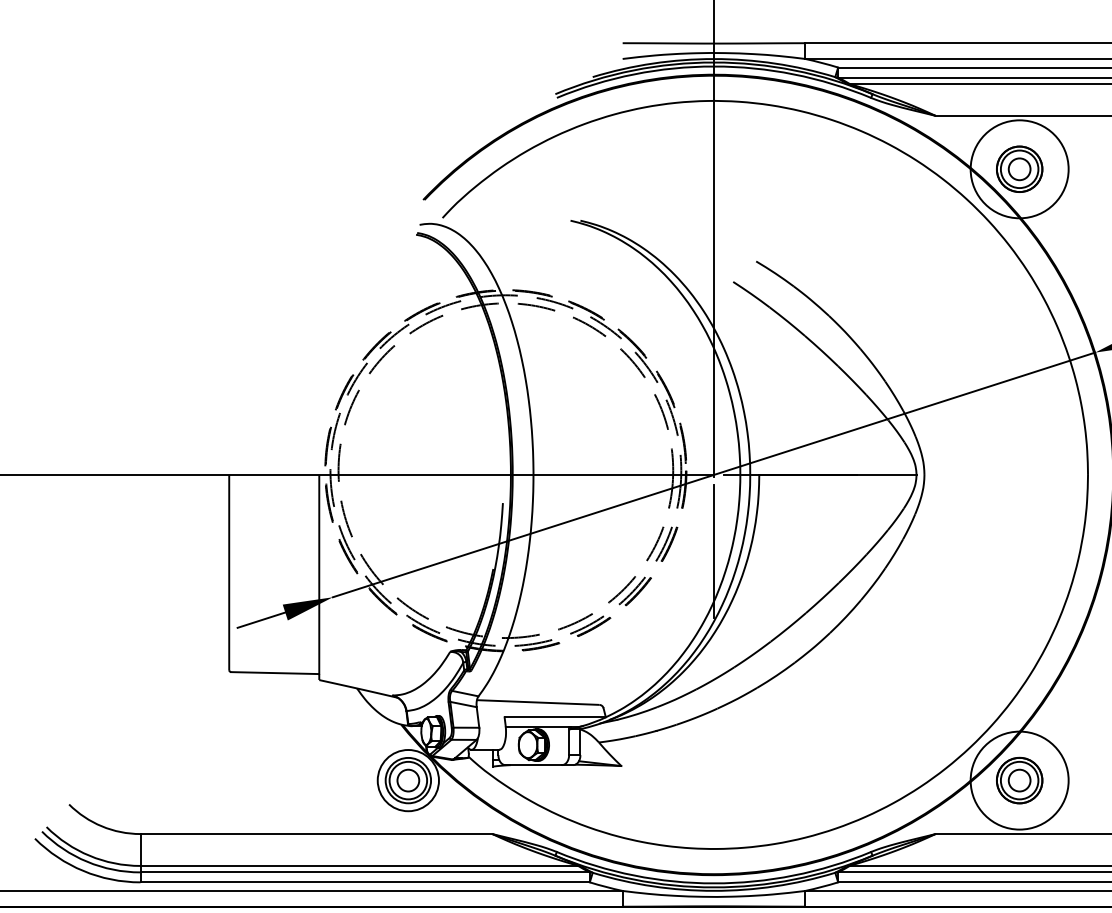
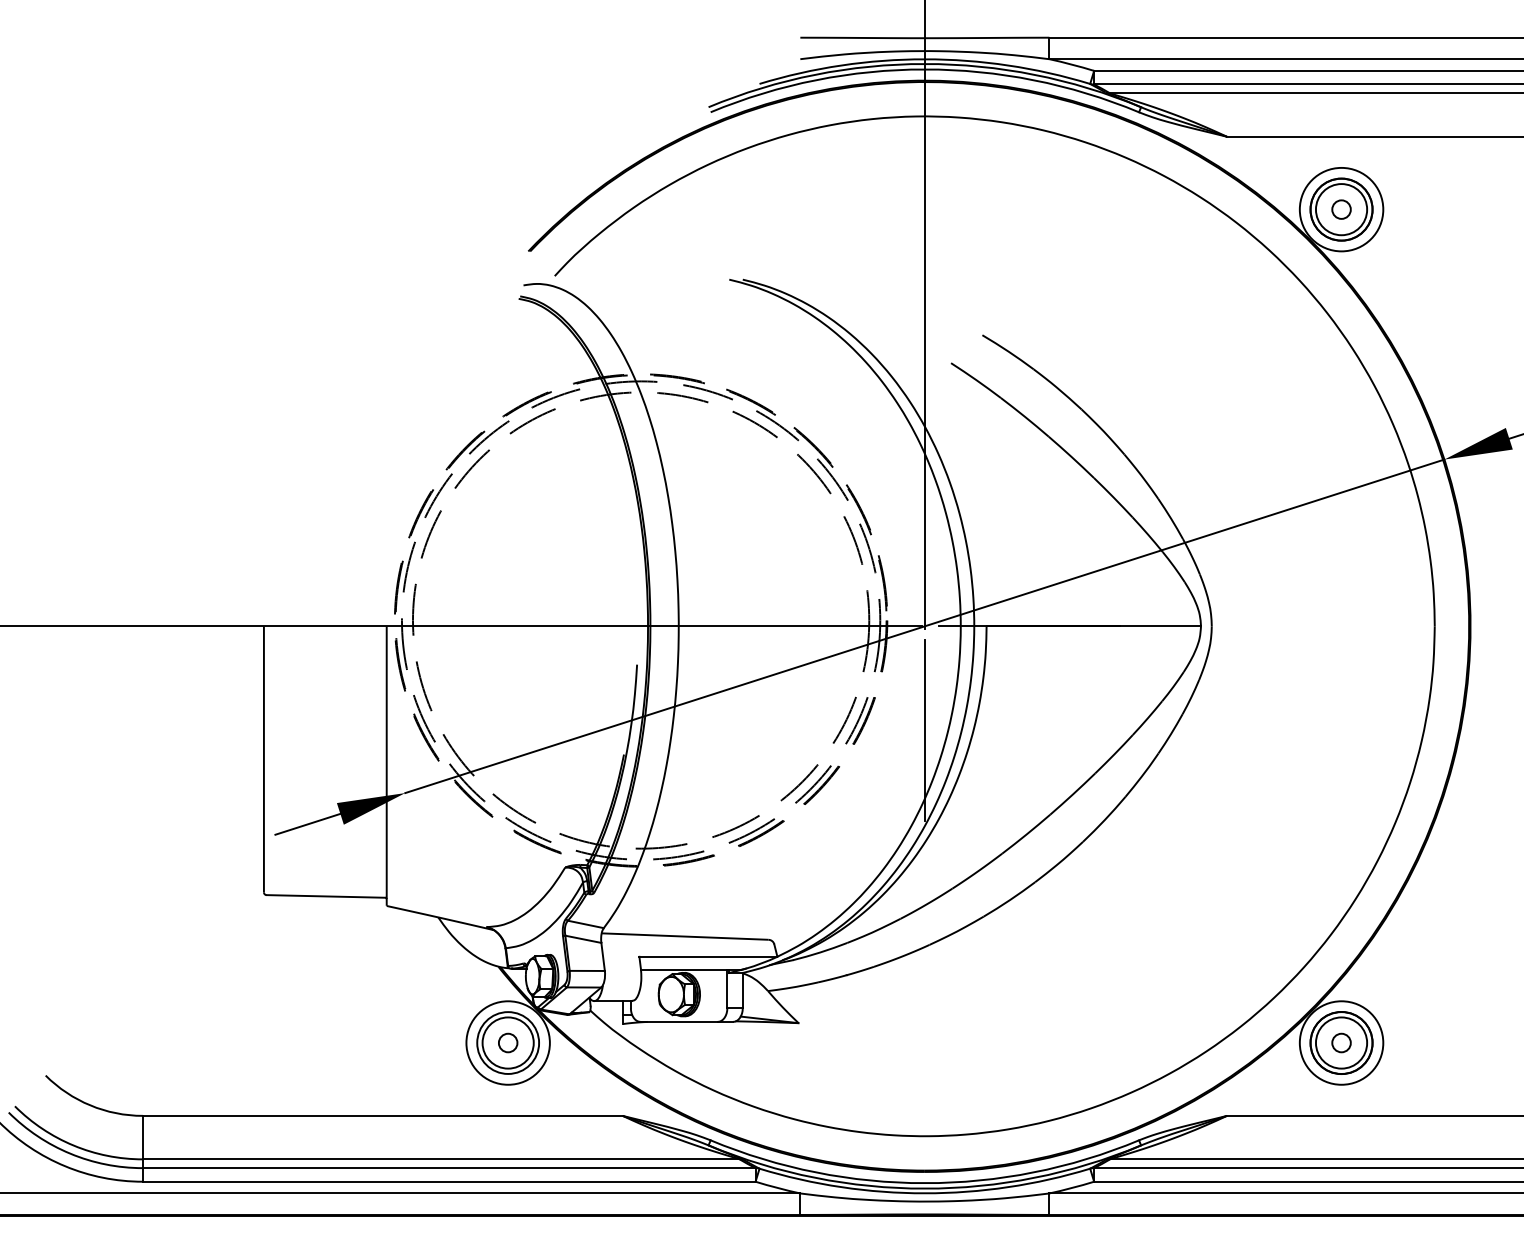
circle: (1019, 169) -> (1341, 209), size x0.62
circle: (1019, 169) -> (1341, 209), size x0.62
circle: (407, 780) -> (507, 1042), size x0.62
circle: (1019, 780) -> (1341, 1042), size x0.62
circle: (1019, 780) -> (1341, 1042), size x0.62

